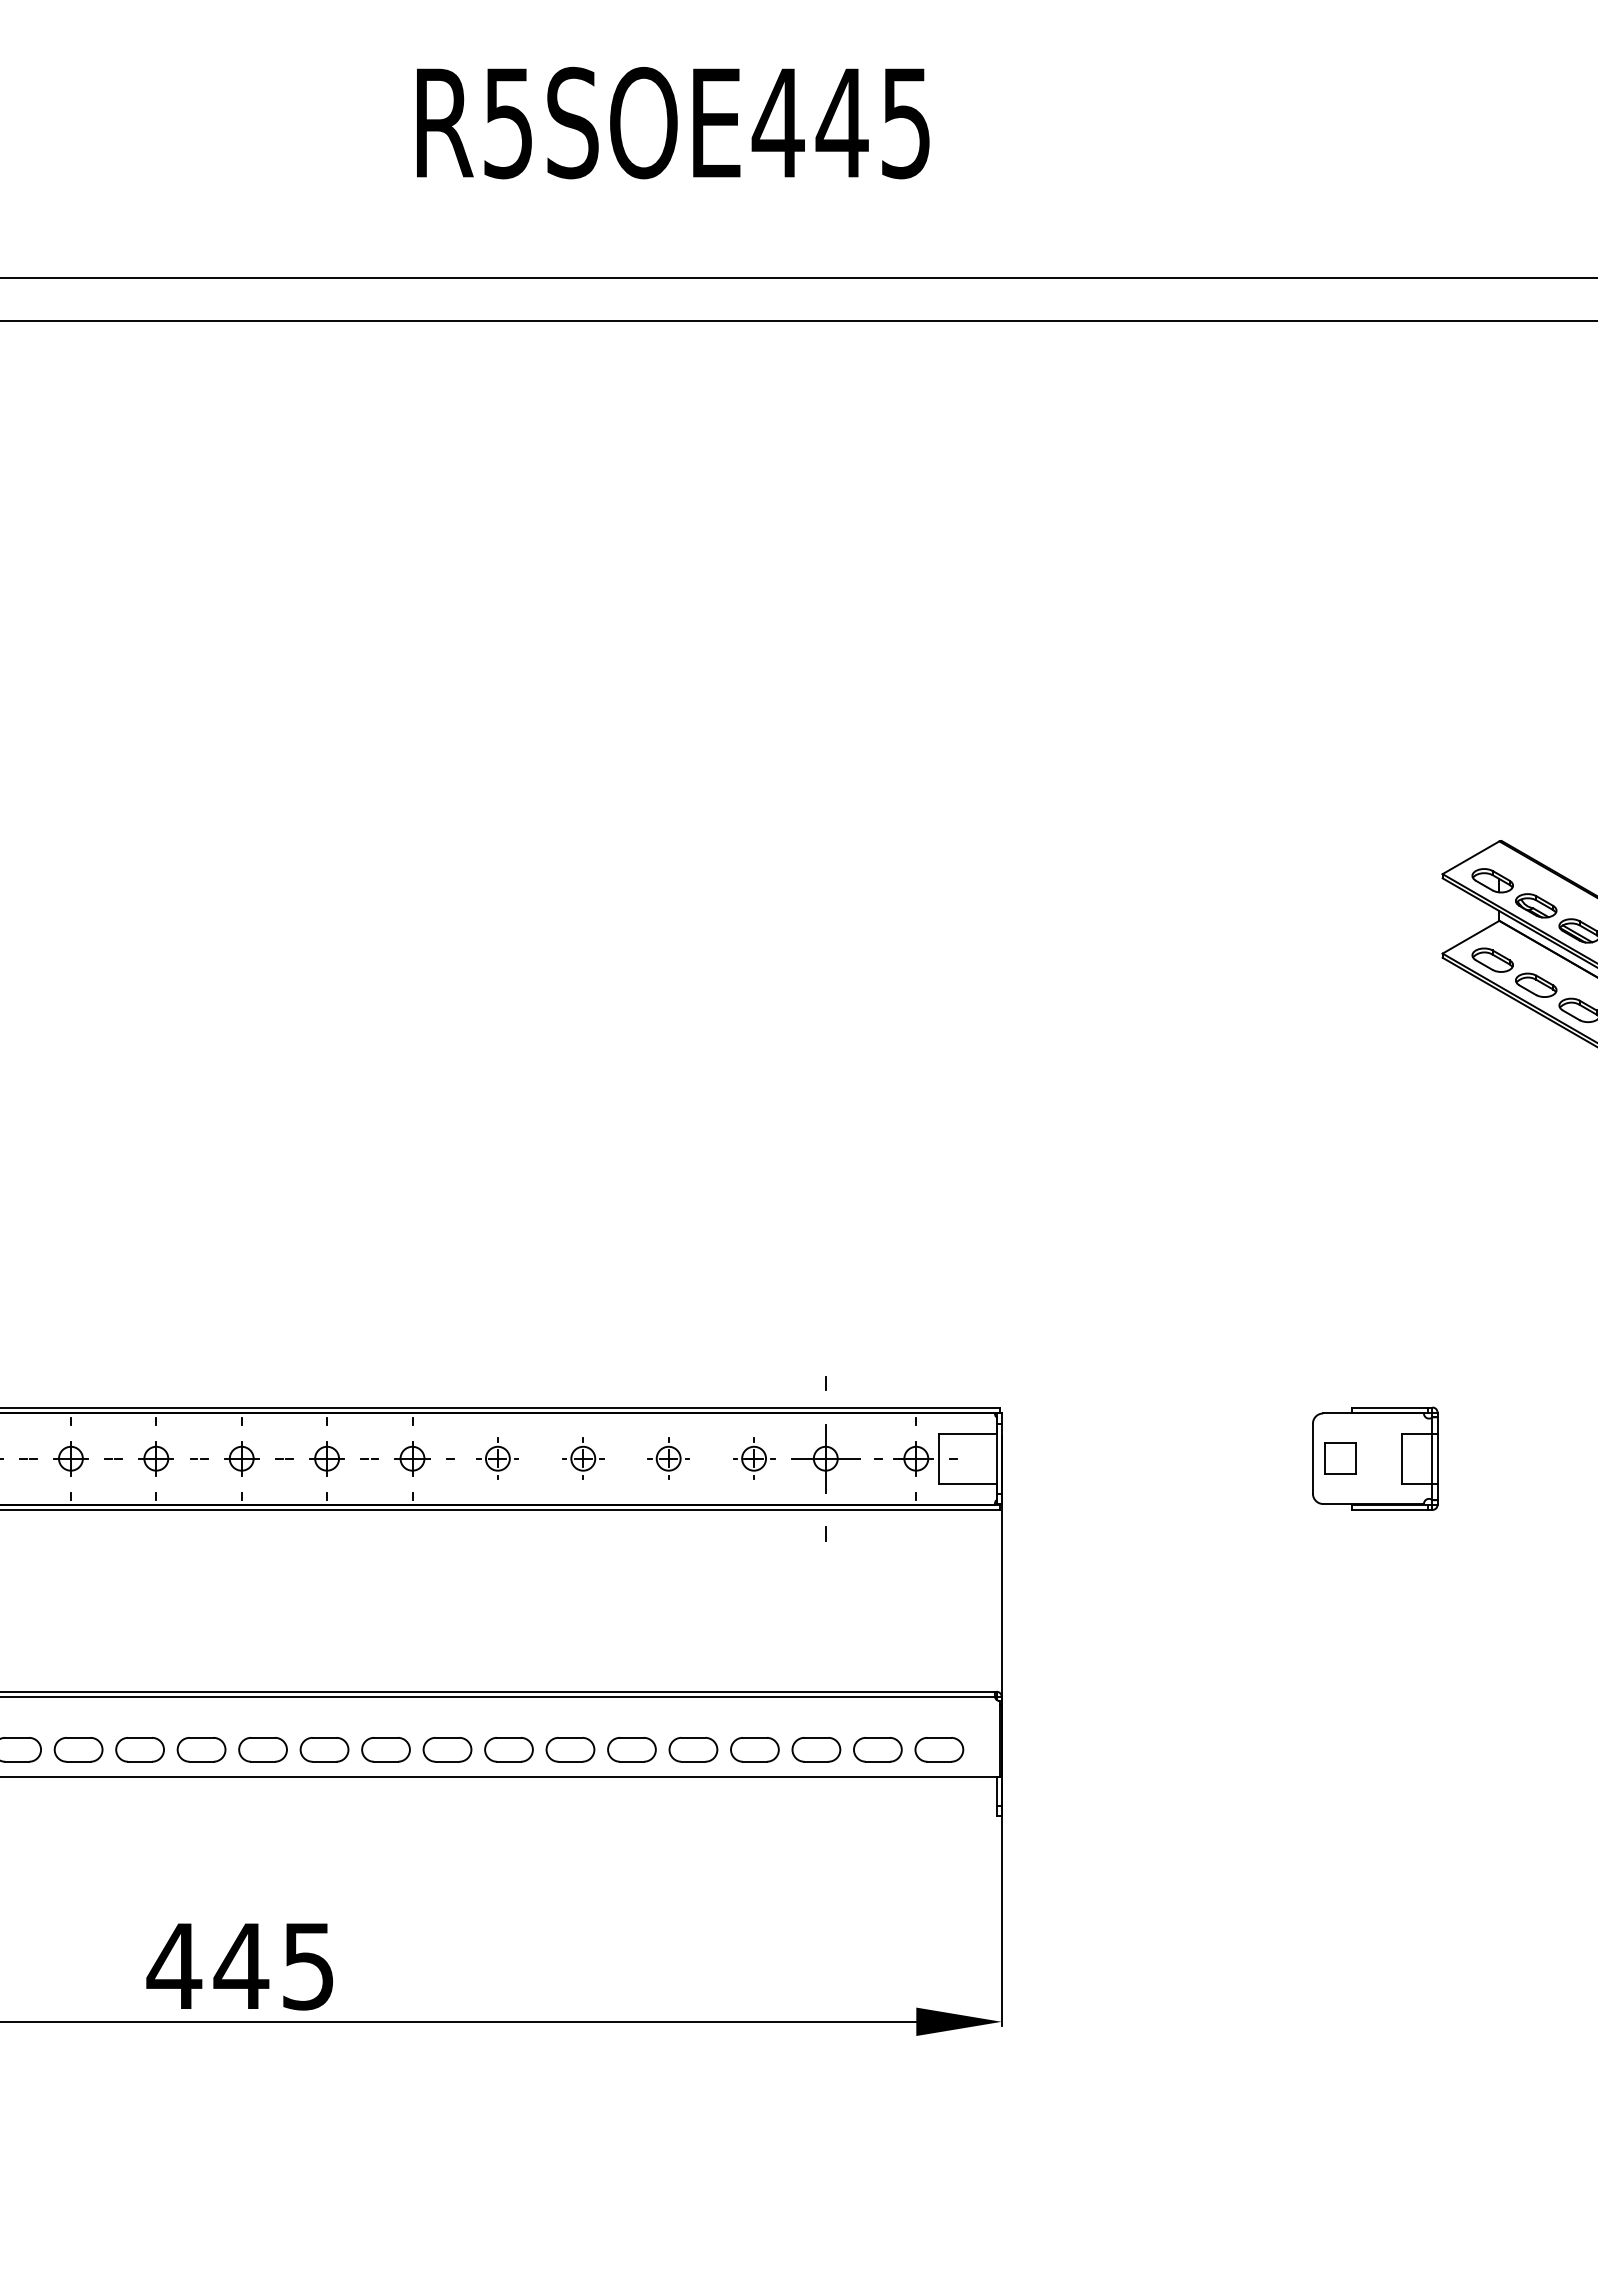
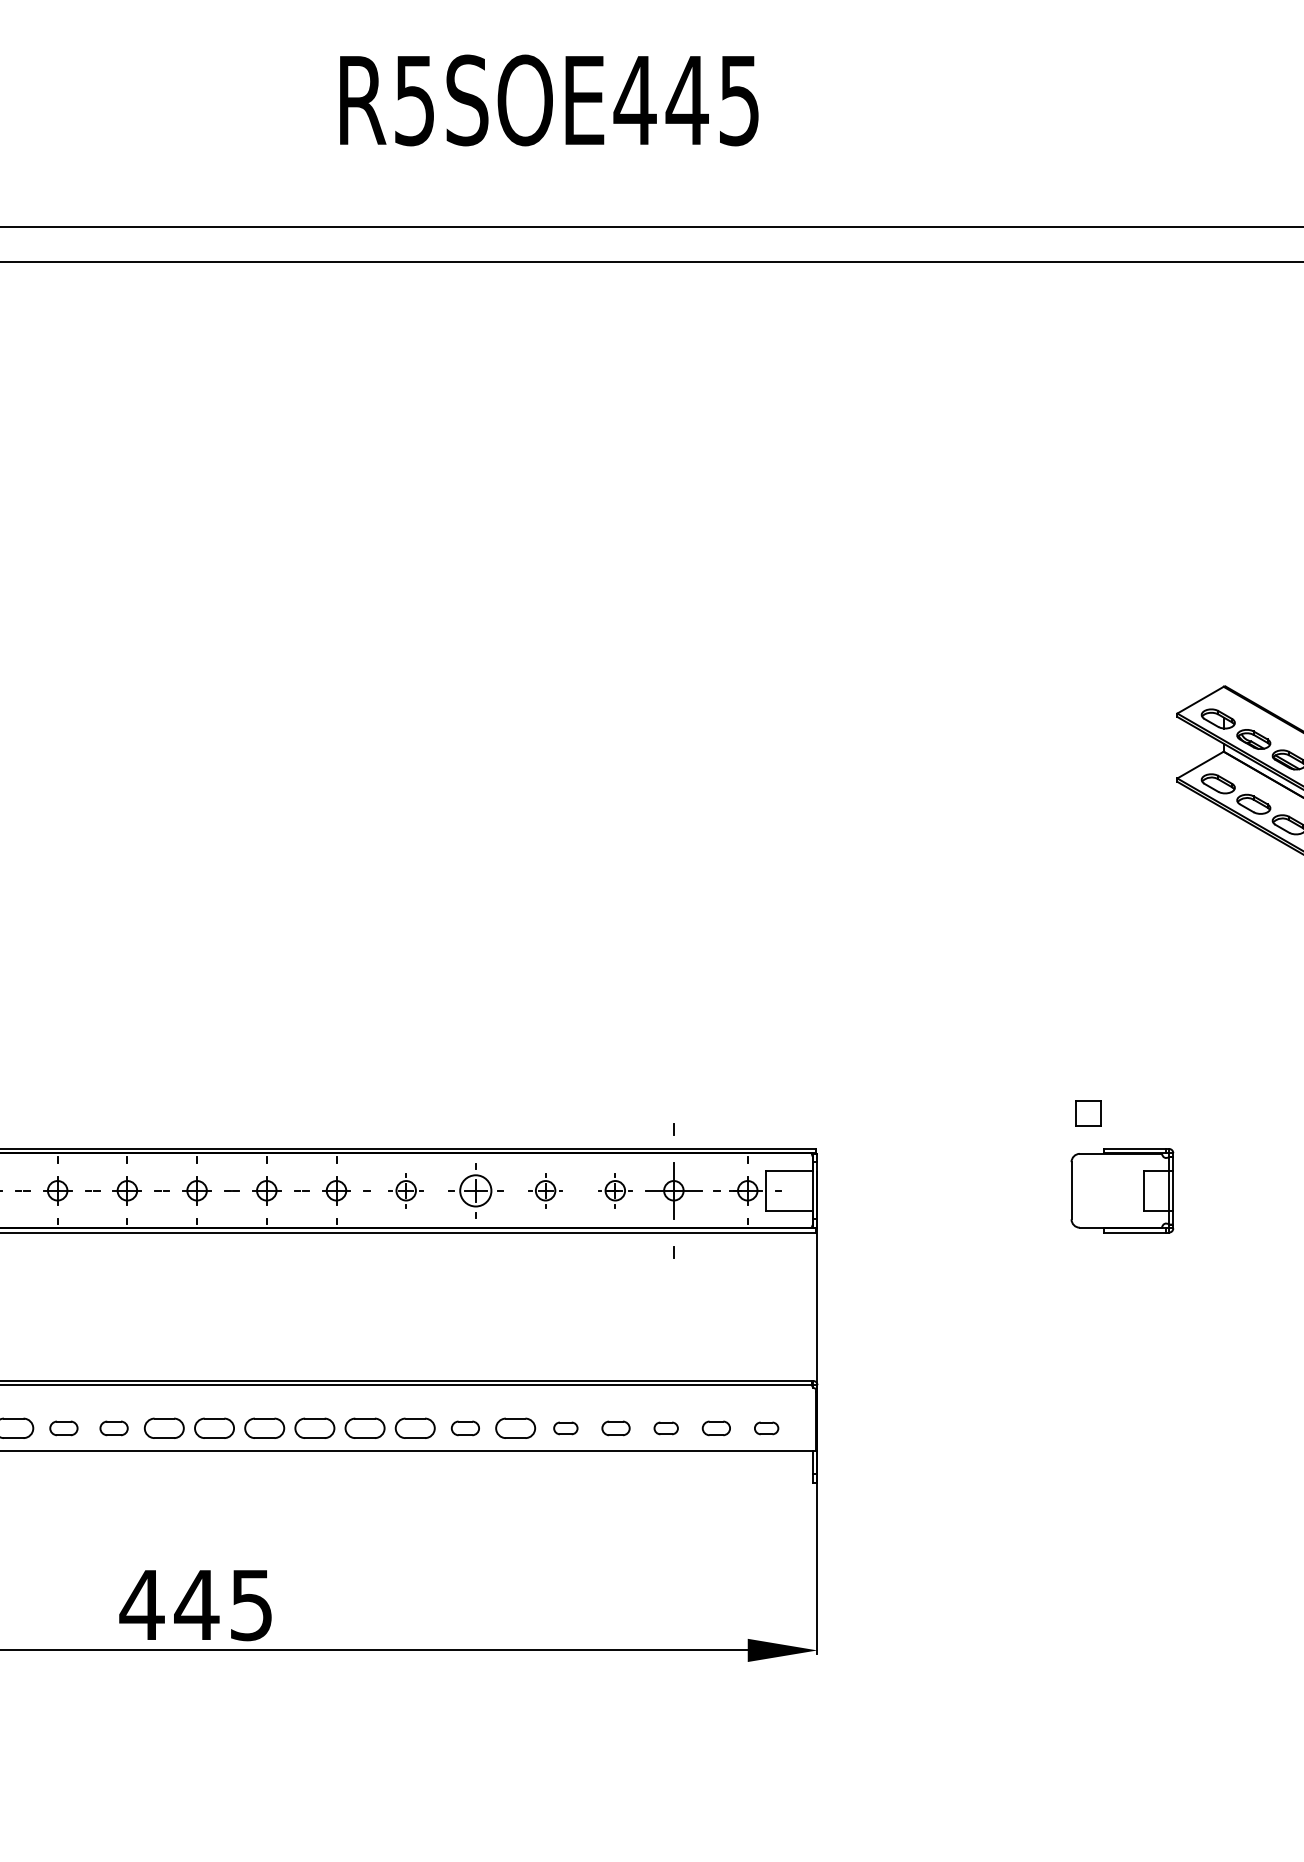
part: (583, 1458) -> (476, 1190), size x1.6
part: (1340, 1458) -> (1089, 1113), moved
part: (78, 1749) -> (63, 1428), size x0.7
part: (139, 1749) -> (113, 1428), size x0.7
part: (570, 1749) -> (465, 1428), size x0.7
part: (693, 1749) -> (565, 1428), size x0.6
part: (754, 1749) -> (615, 1428), size x0.7
part: (816, 1749) -> (666, 1428), size x0.6
part: (877, 1749) -> (716, 1428), size x0.7
part: (939, 1749) -> (766, 1428), size x0.6

